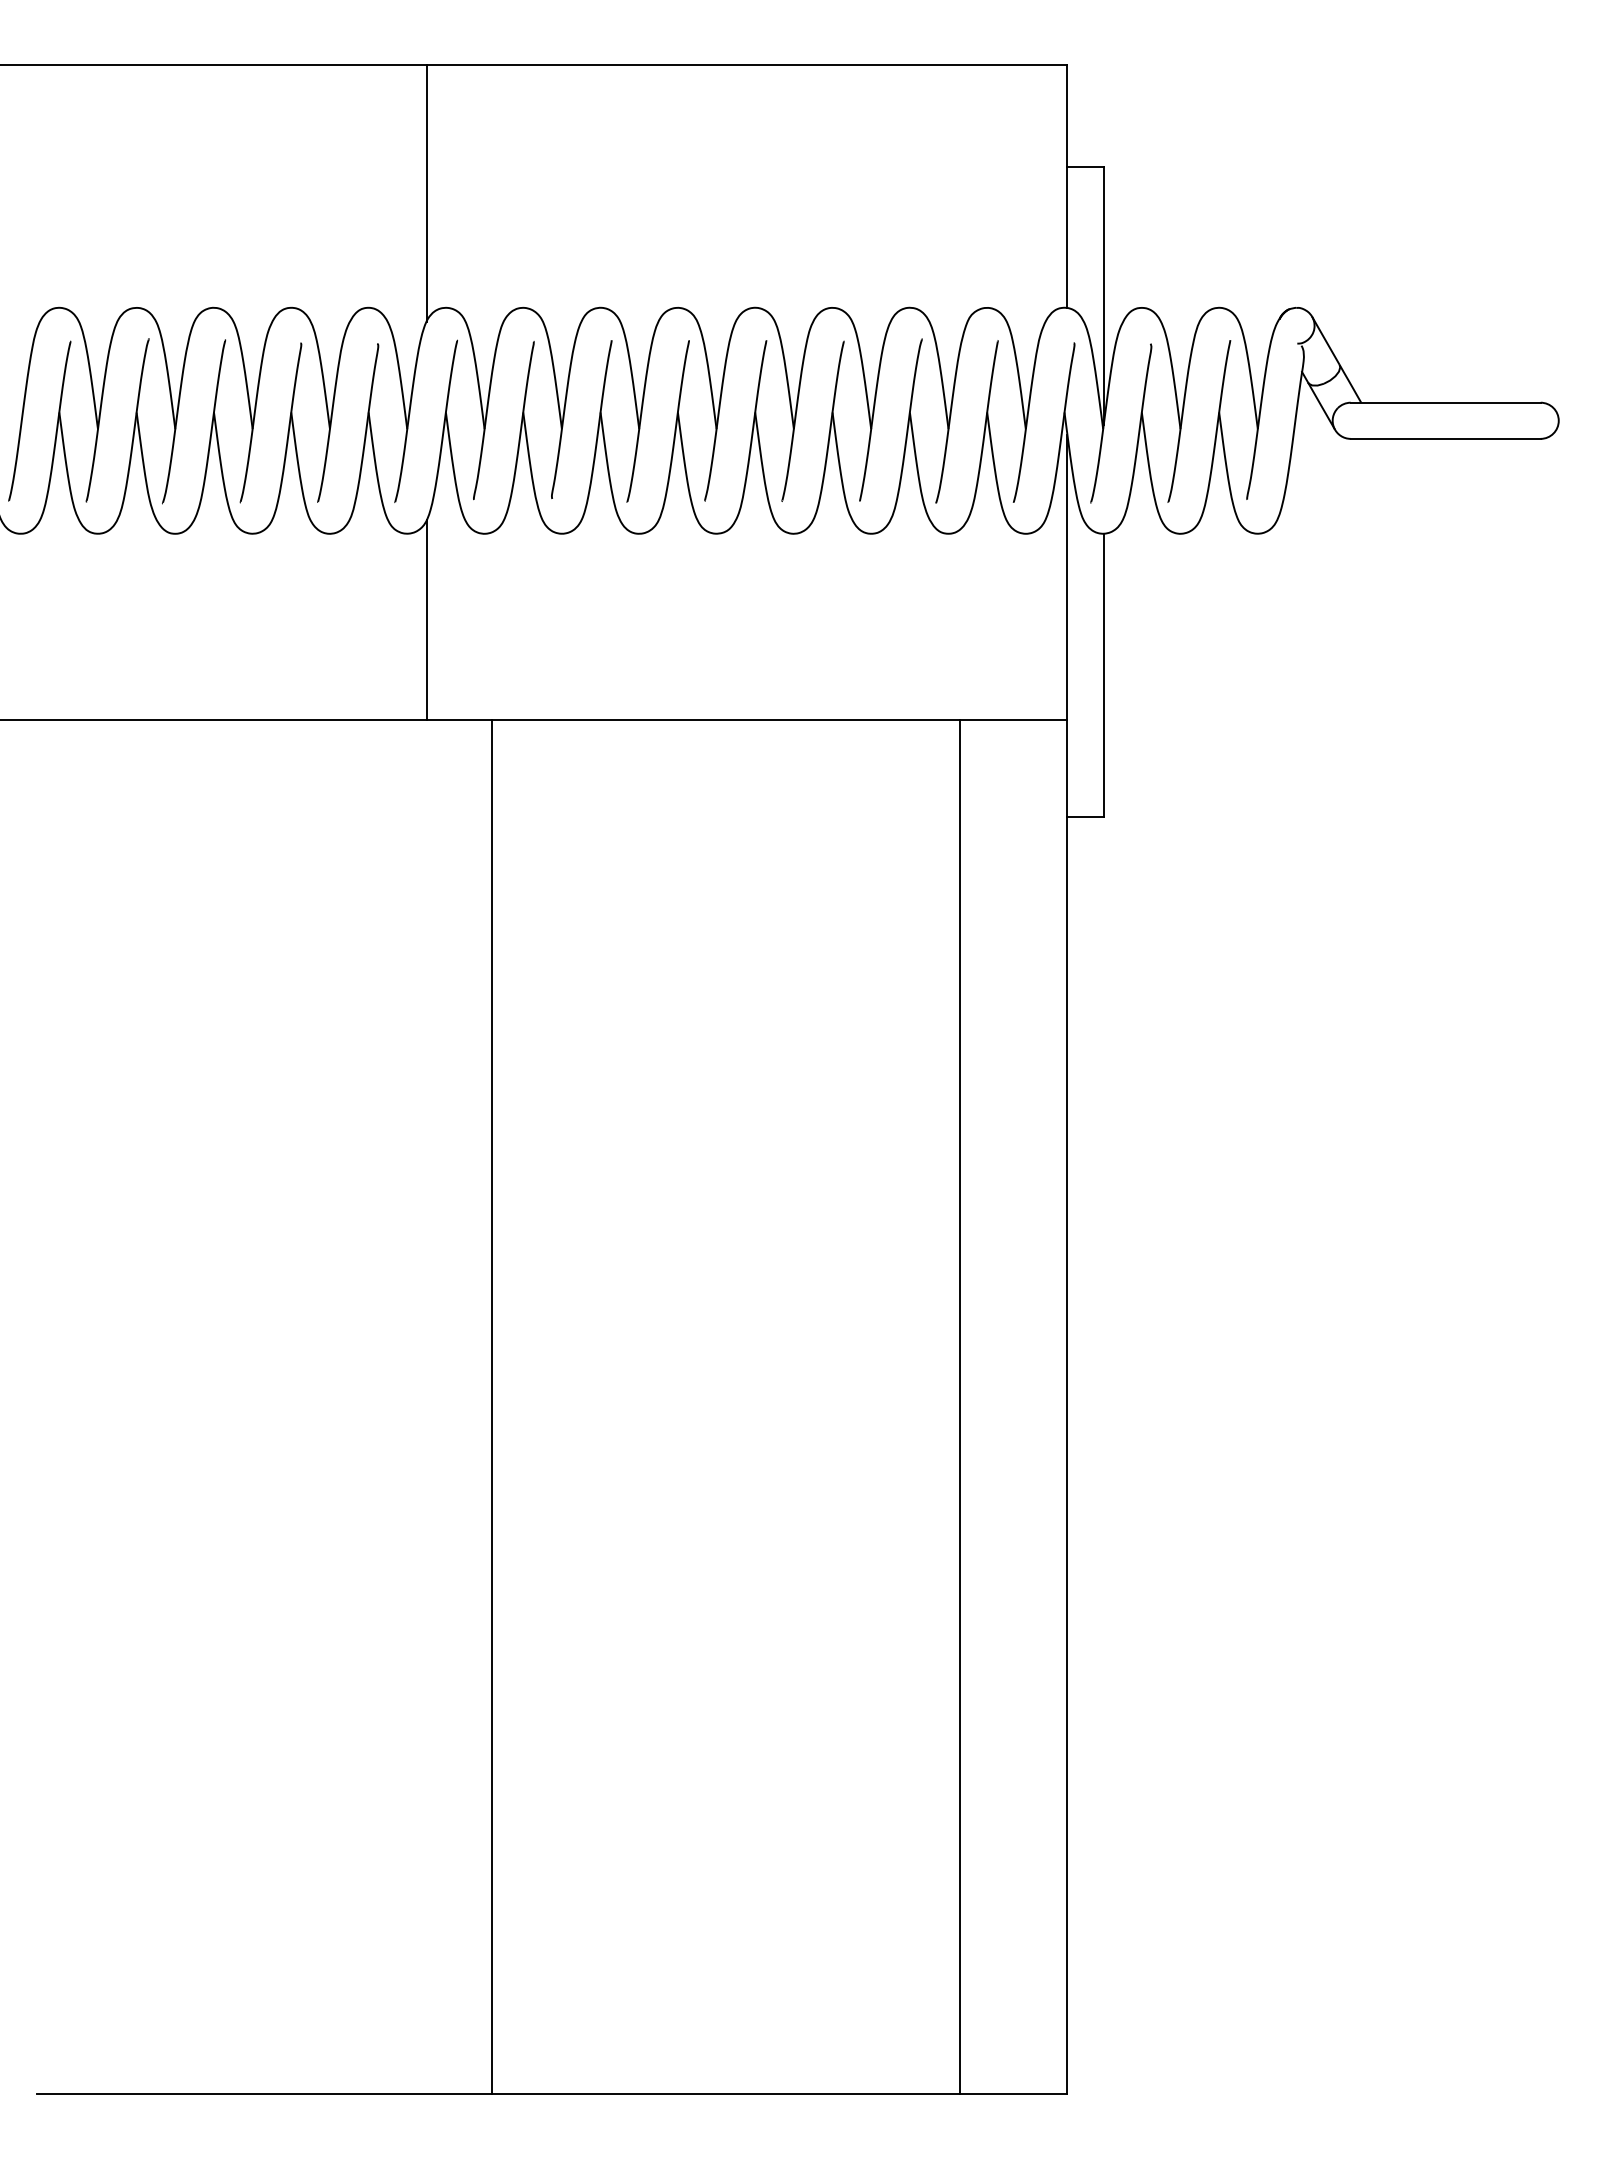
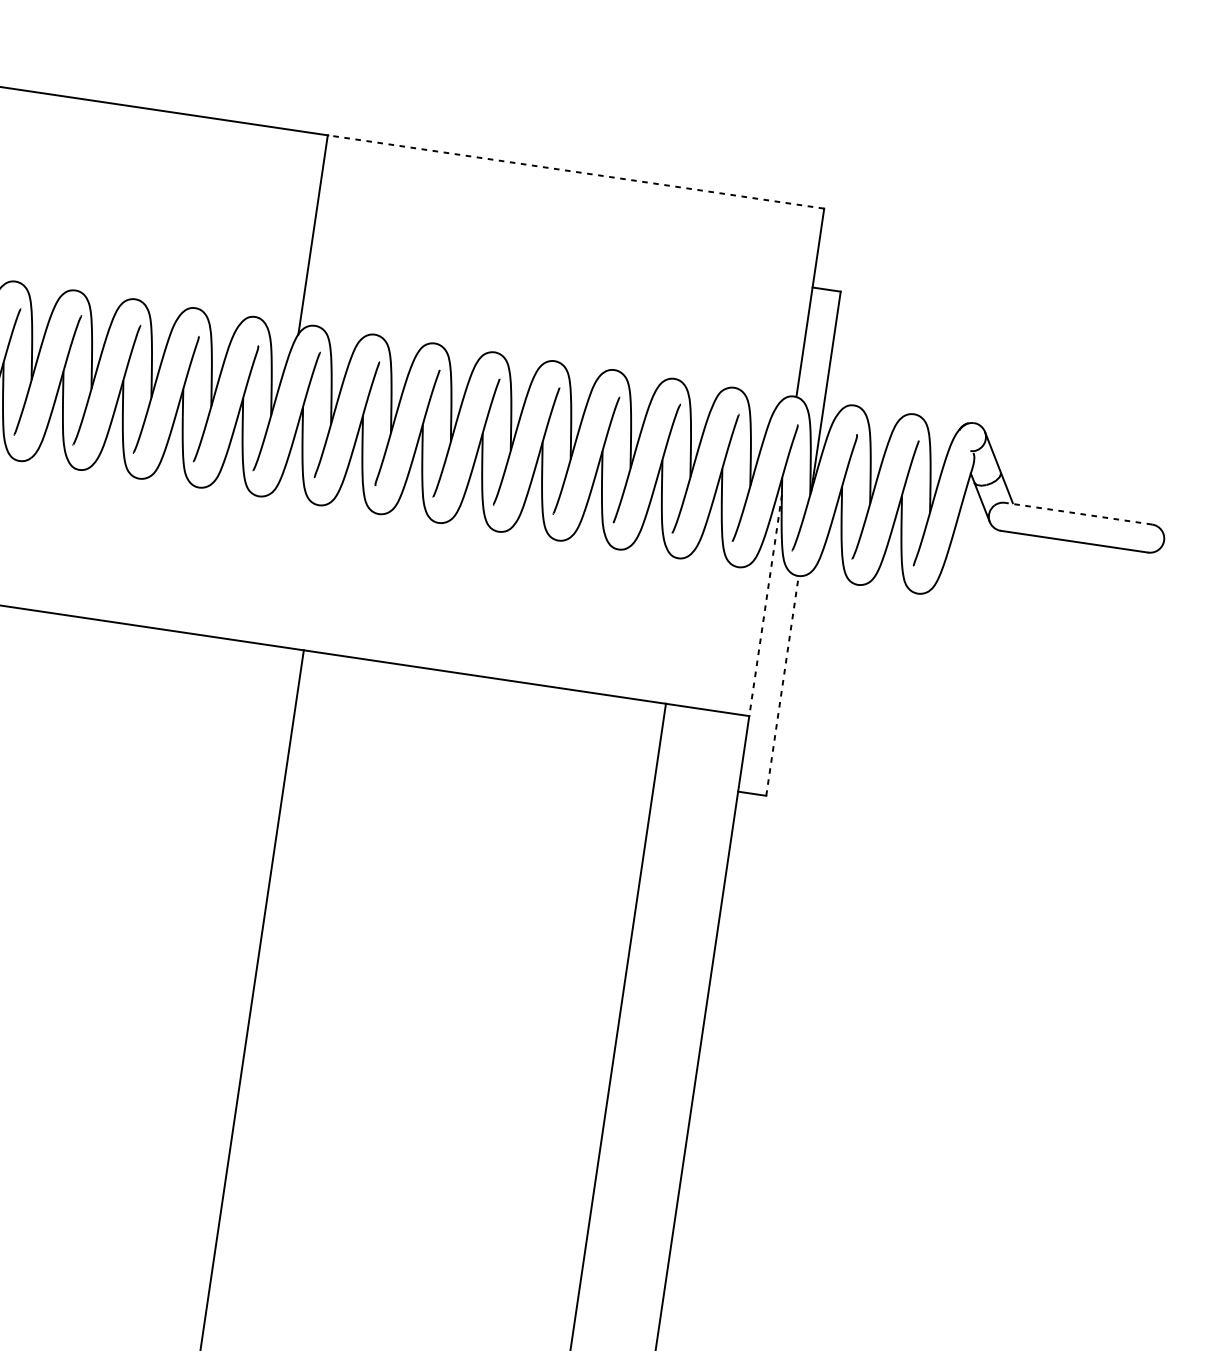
line: (746, 64) -> (575, 171), solid -> dashed
line: (1445, 402) -> (1078, 513), solid -> dashed
line: (1067, 577) -> (765, 605), solid -> dashed
line: (426, 619) -> (264, 565), removed
line: (1103, 675) -> (782, 685), solid -> dashed

